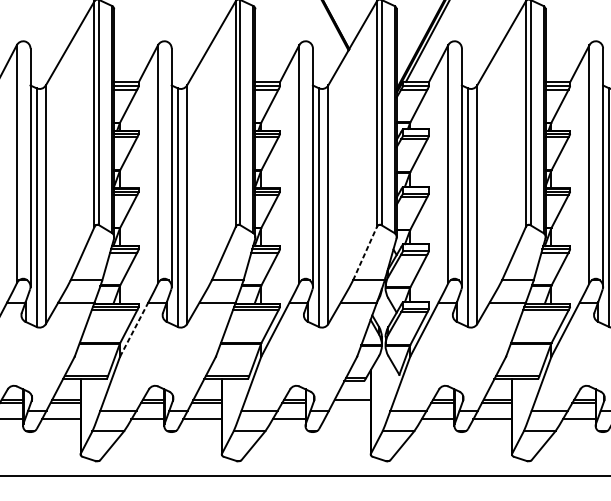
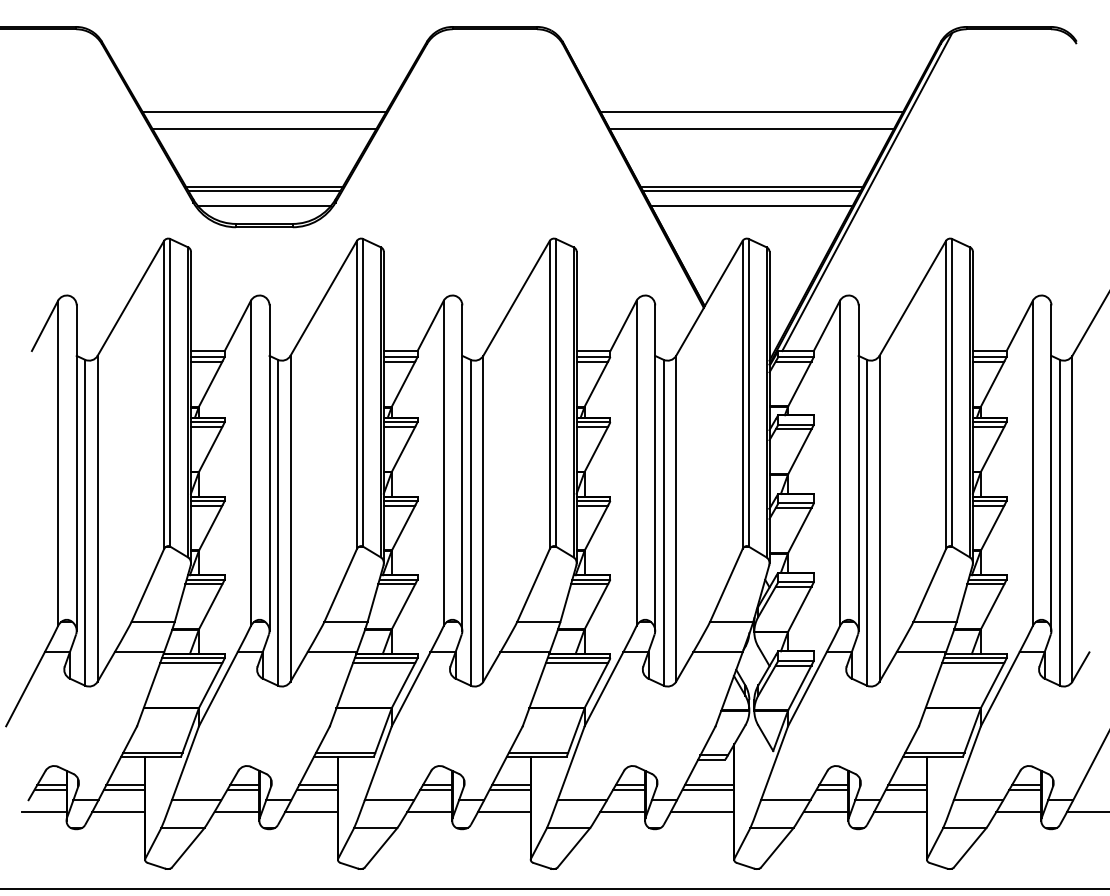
line: (365, 253) -> (726, 585), dashed -> solid
line: (134, 329) -> (411, 689), dashed -> solid
line: (351, 403) -> (708, 789), added
line: (347, 419) -> (702, 811), added

